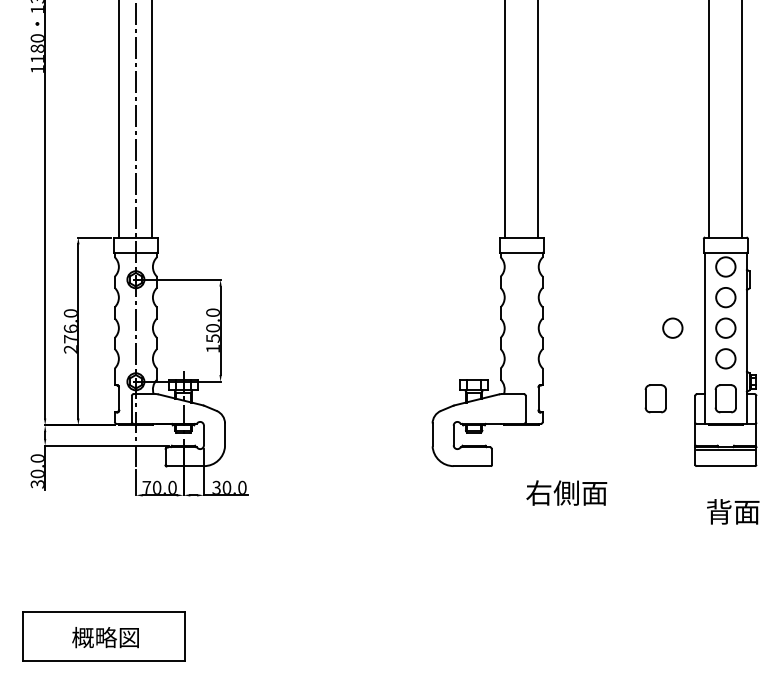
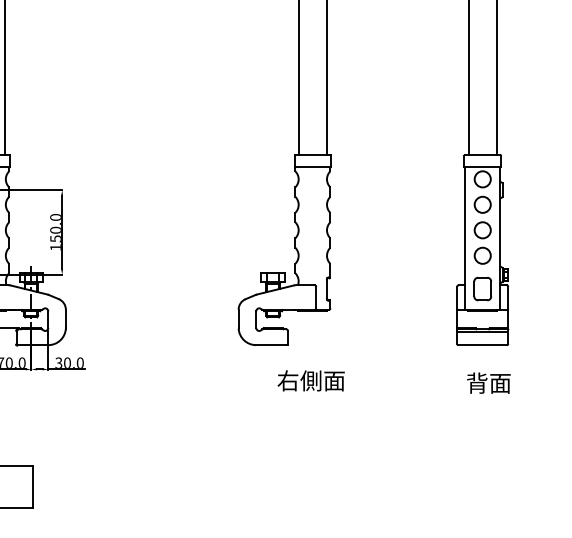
circle: (672, 327) -> (438, 229), removed
part: (655, 398) -> (424, 288), removed
text: (566, 492) -> (310, 380), moved

